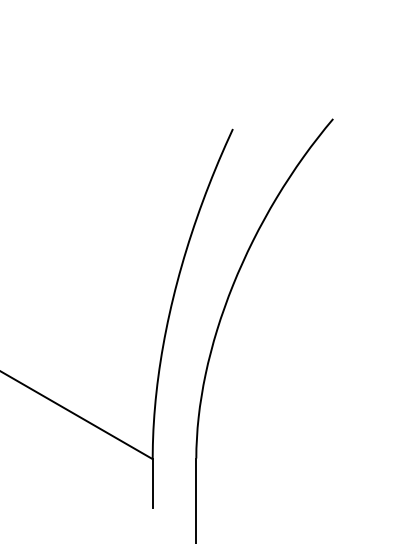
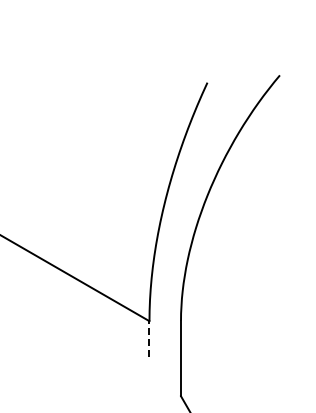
line: (152, 483) -> (149, 338), solid -> dashed

